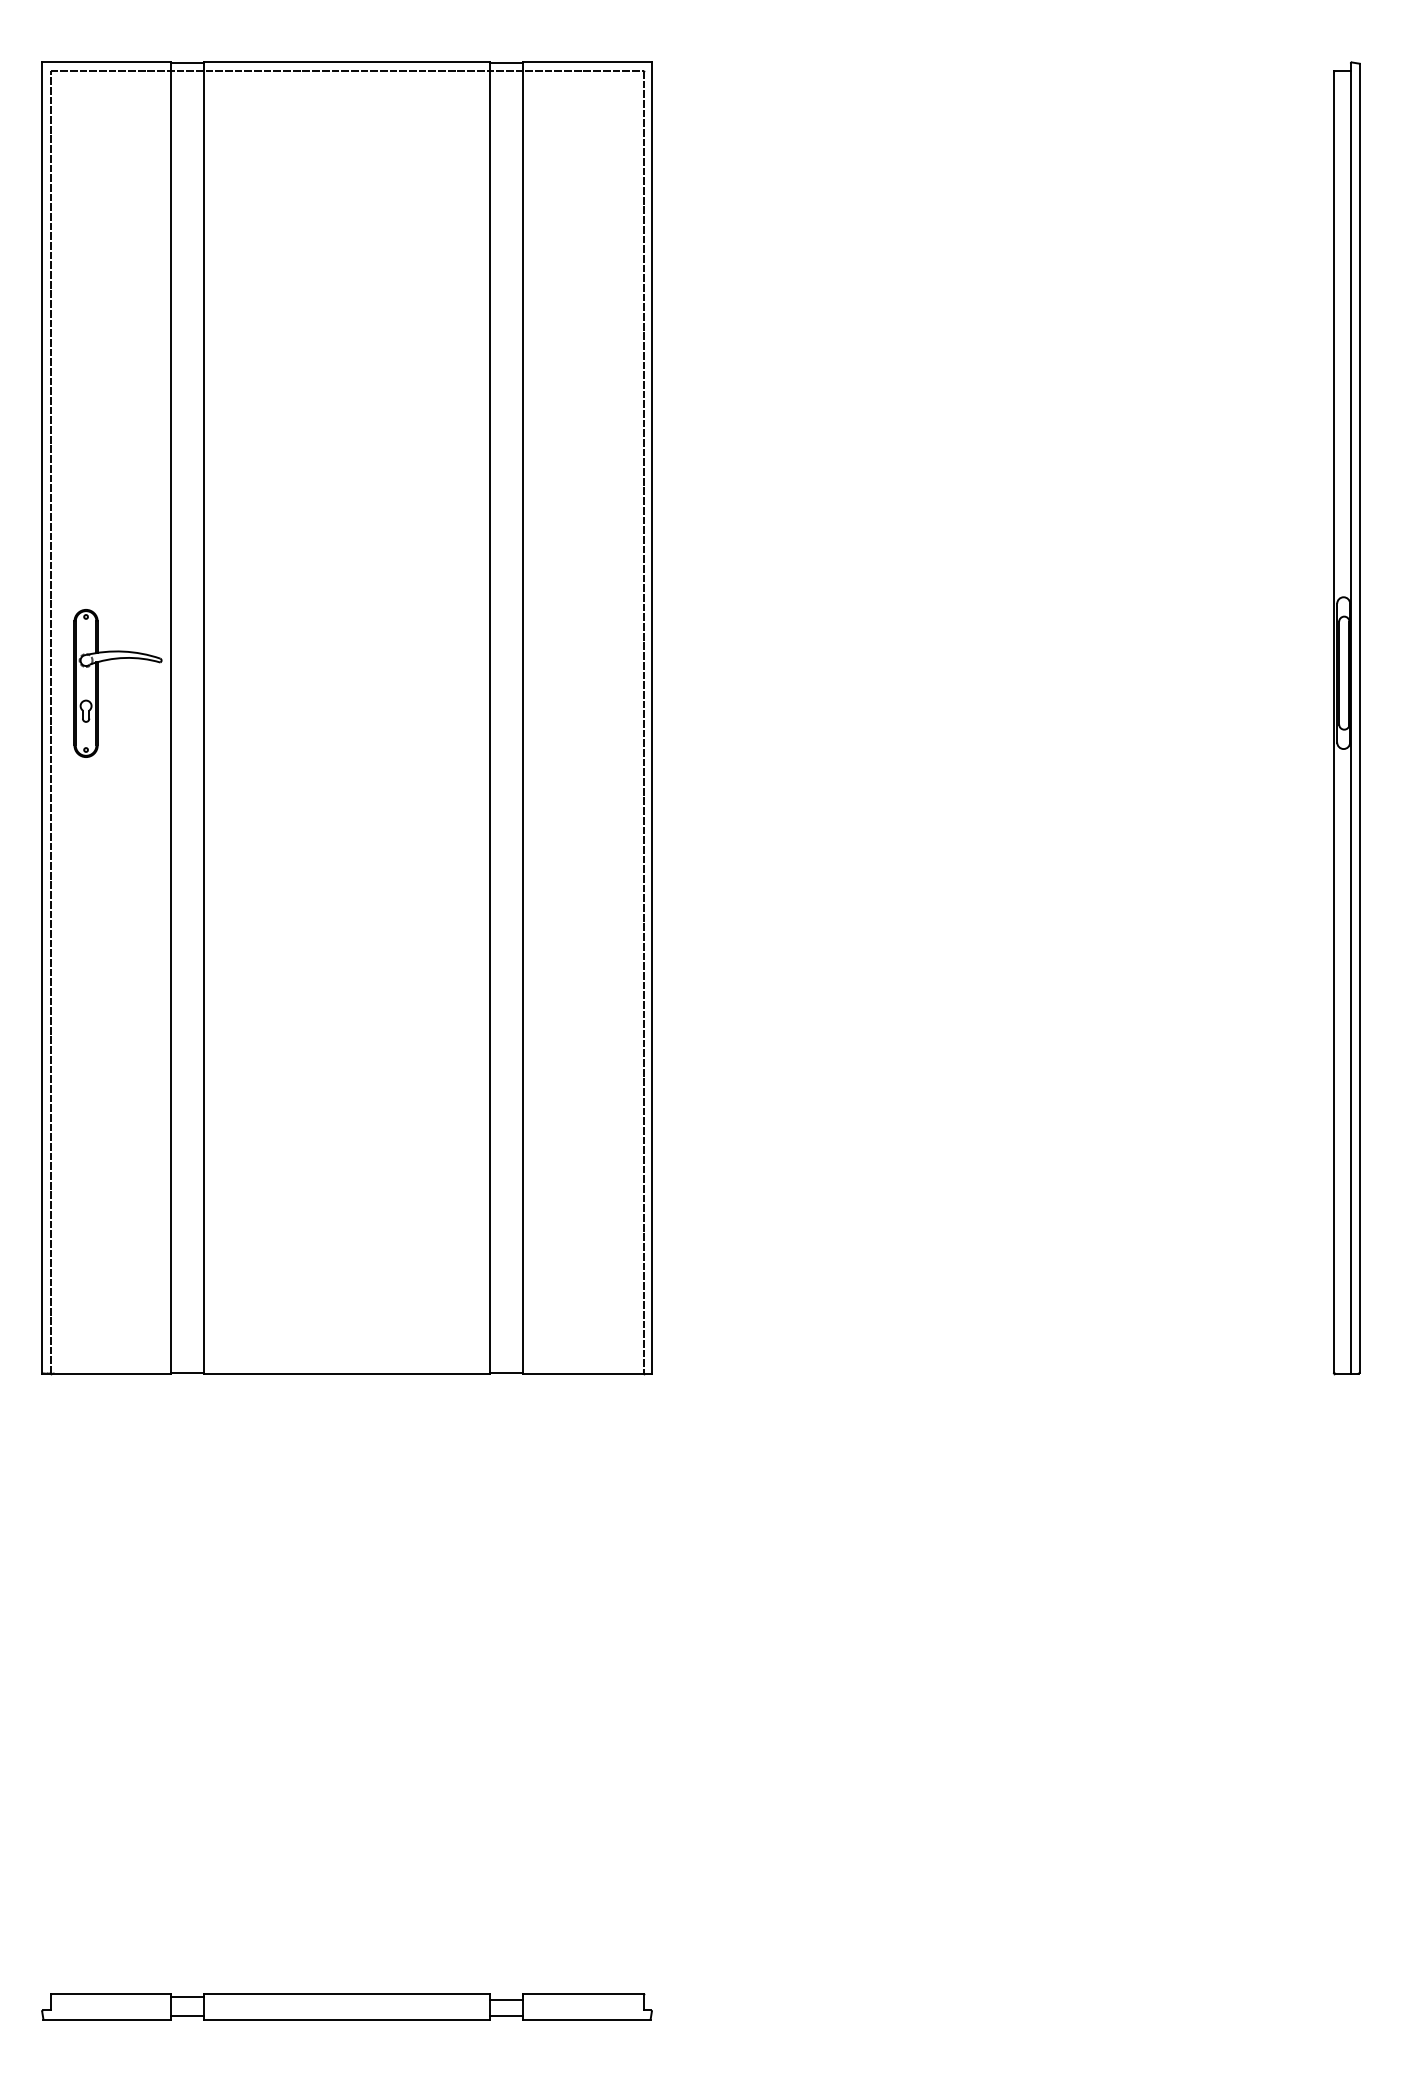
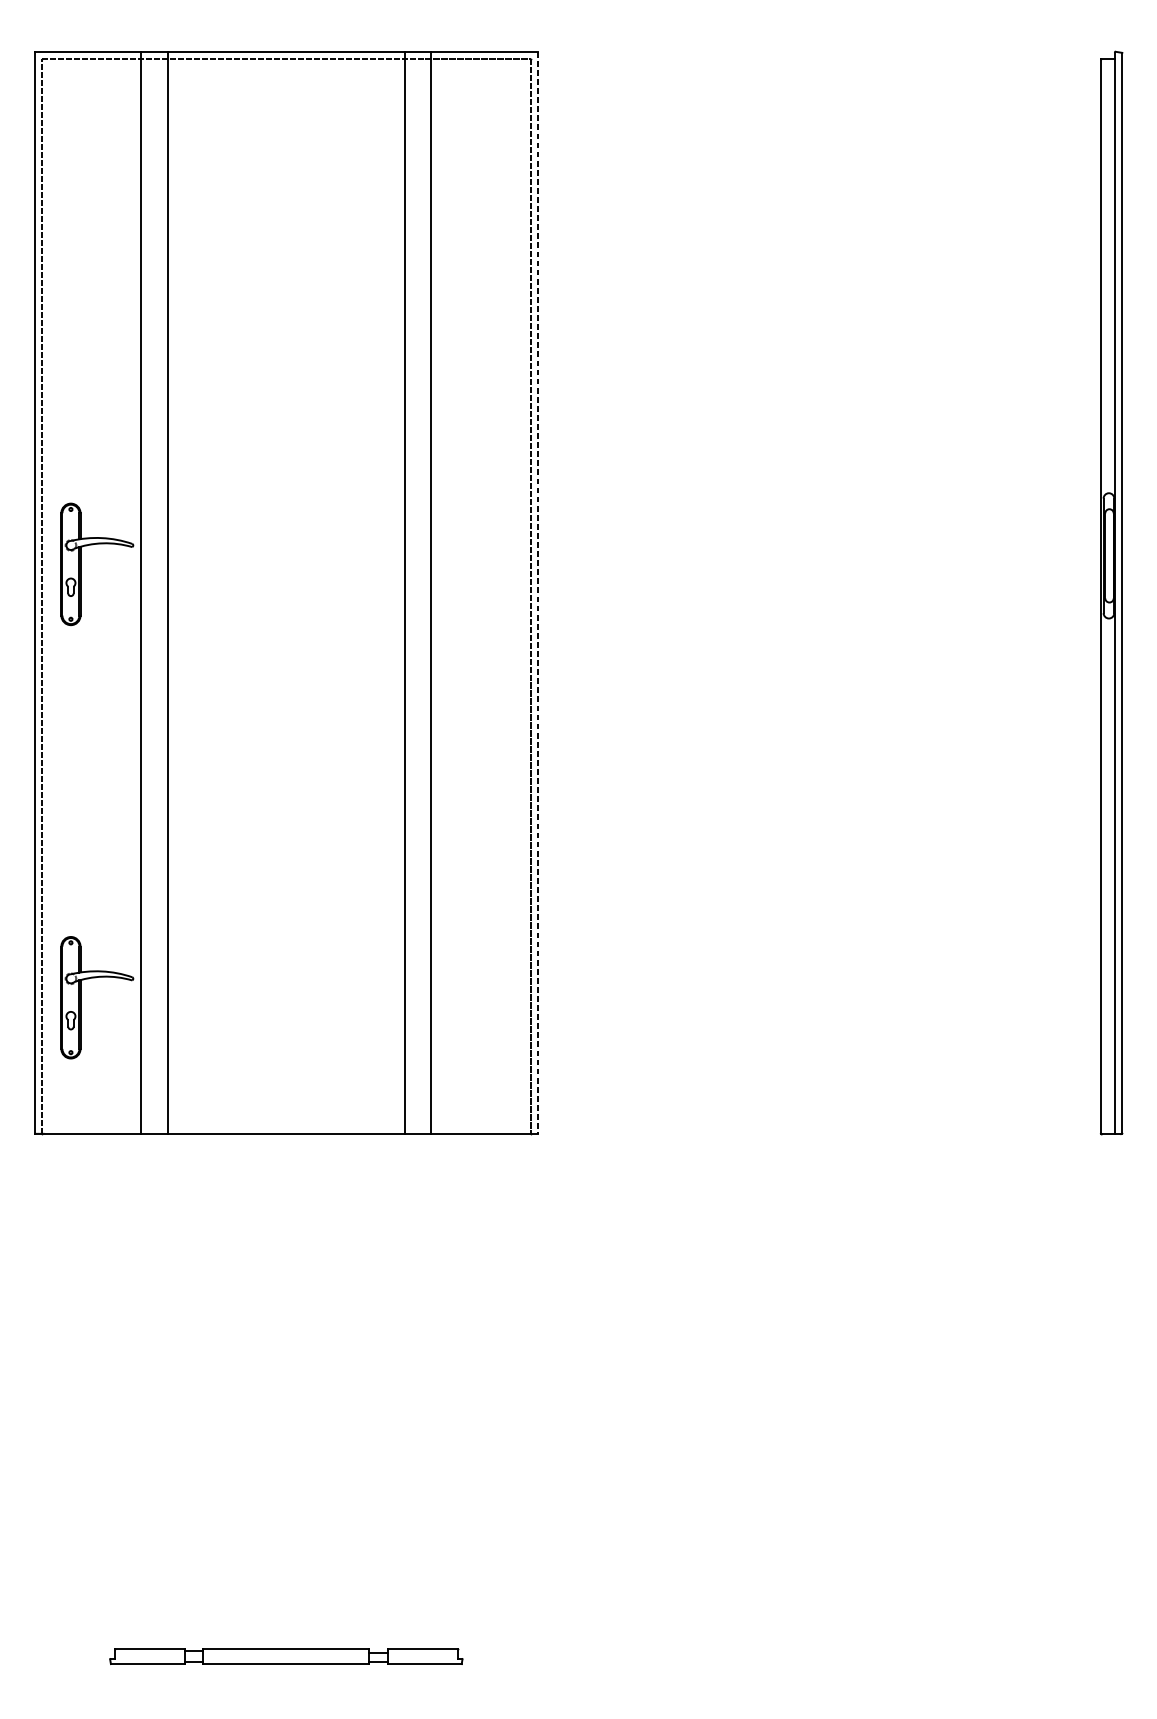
line: (651, 718) -> (537, 593), solid -> dashed
part: (98, 1208) -> (81, 997), added
part: (346, 2006) -> (285, 1656), size x0.7

